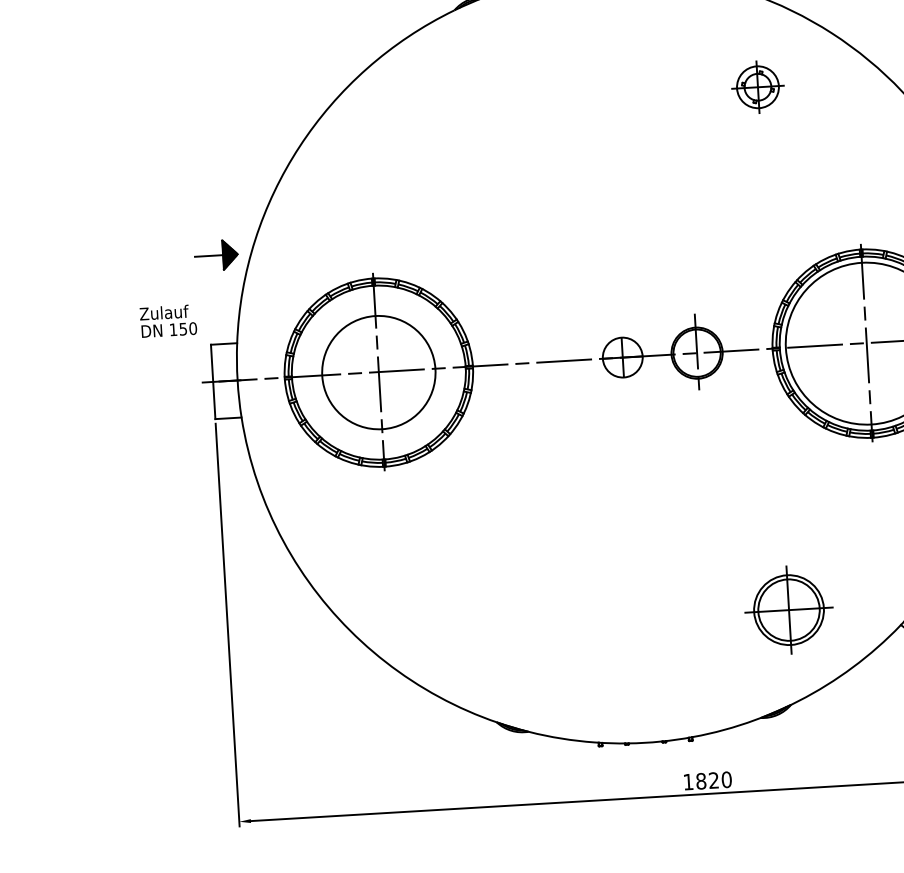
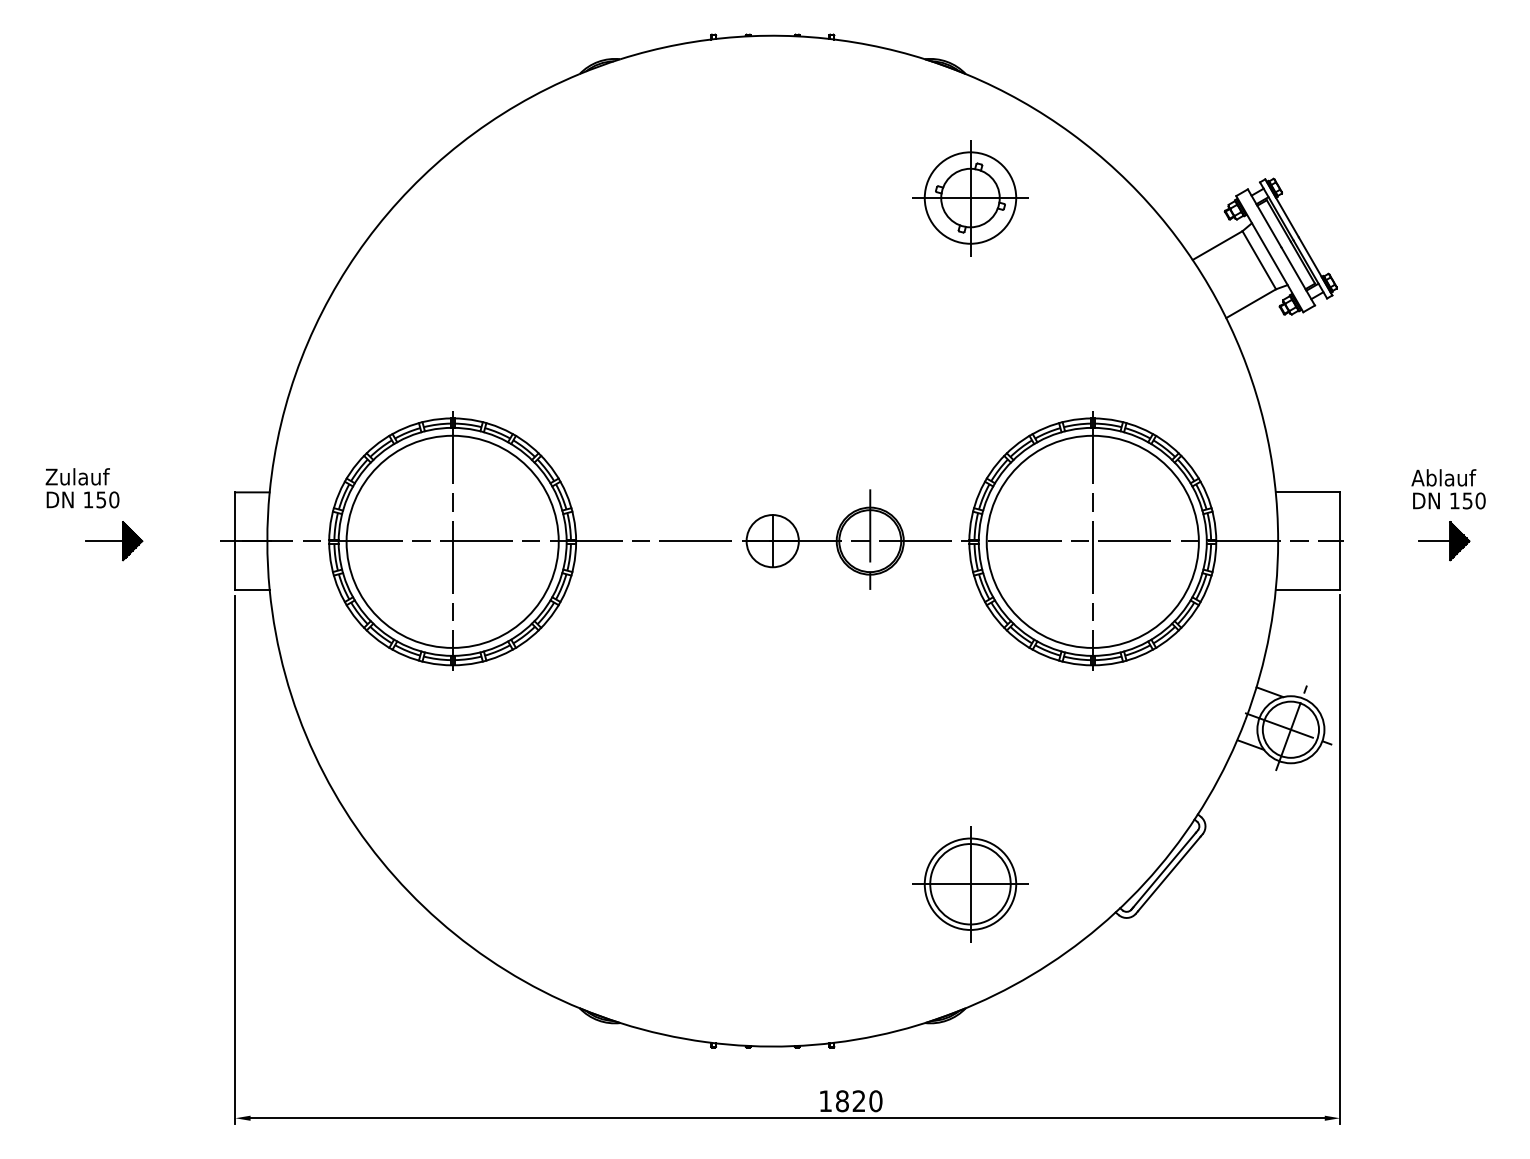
part: (757, 87) -> (970, 198), size x1.67
part: (216, 255) -> (114, 541), moved
text: (168, 321) -> (82, 488), moved
circle: (378, 372) -> (452, 541), size x1.43

